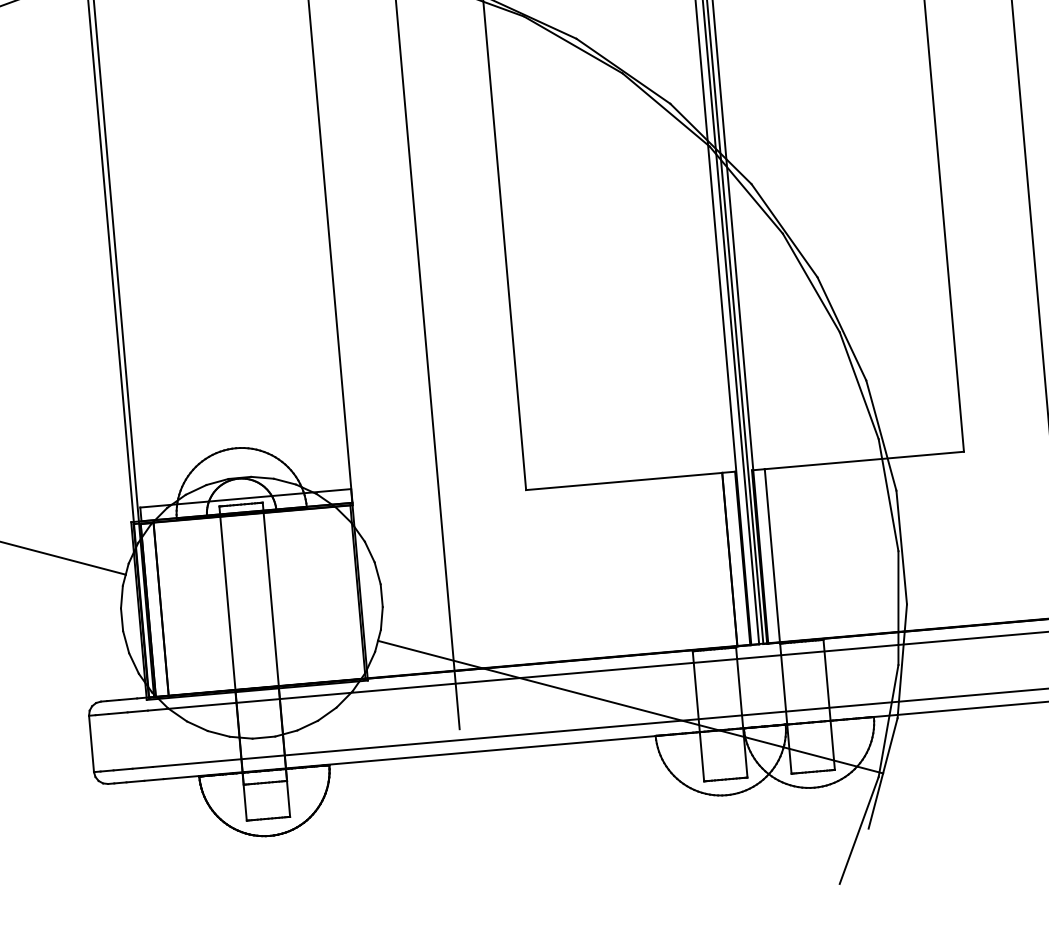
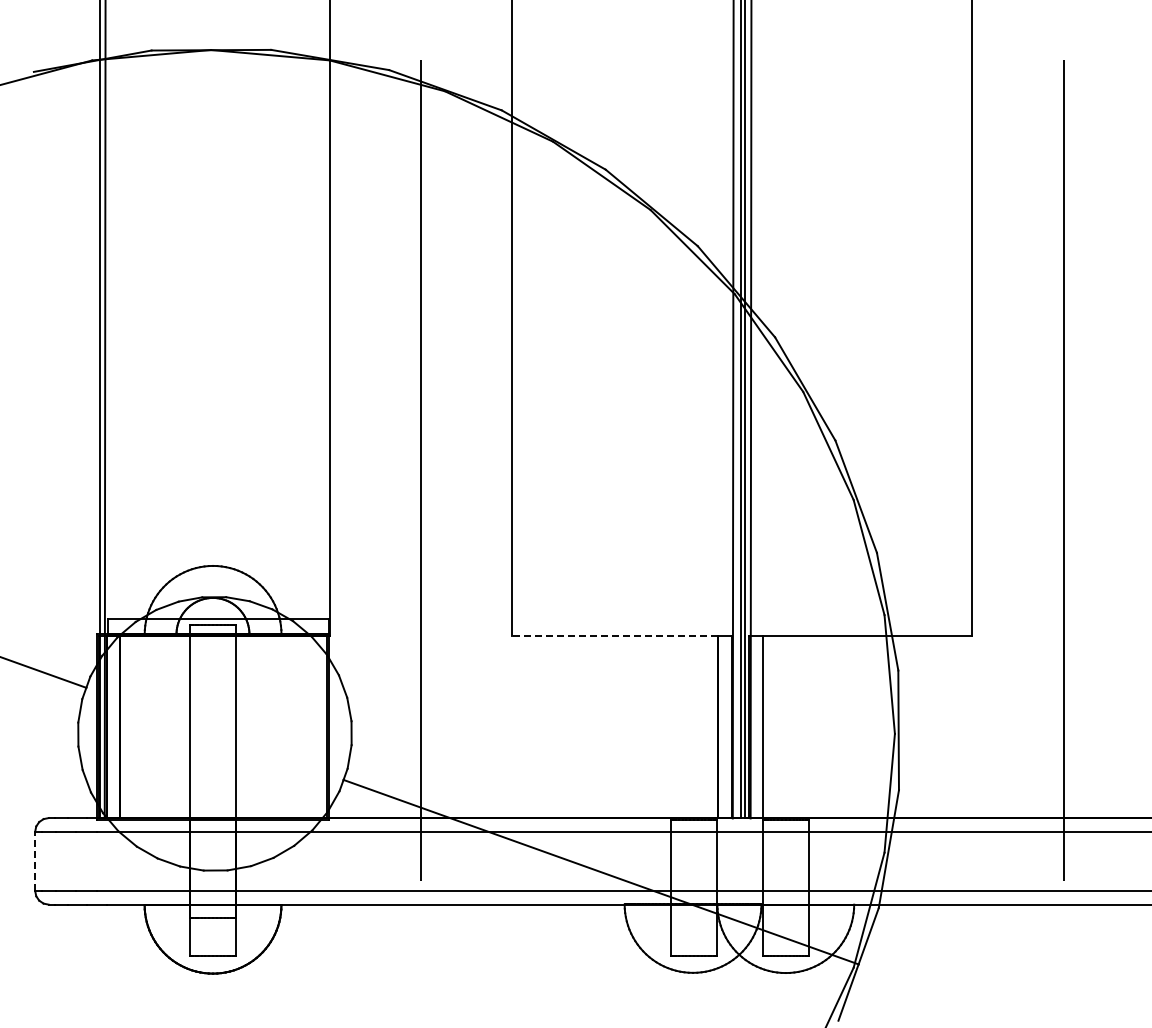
line: (623, 481) -> (614, 636), solid -> dashed
line: (91, 744) -> (35, 861), solid -> dashed

